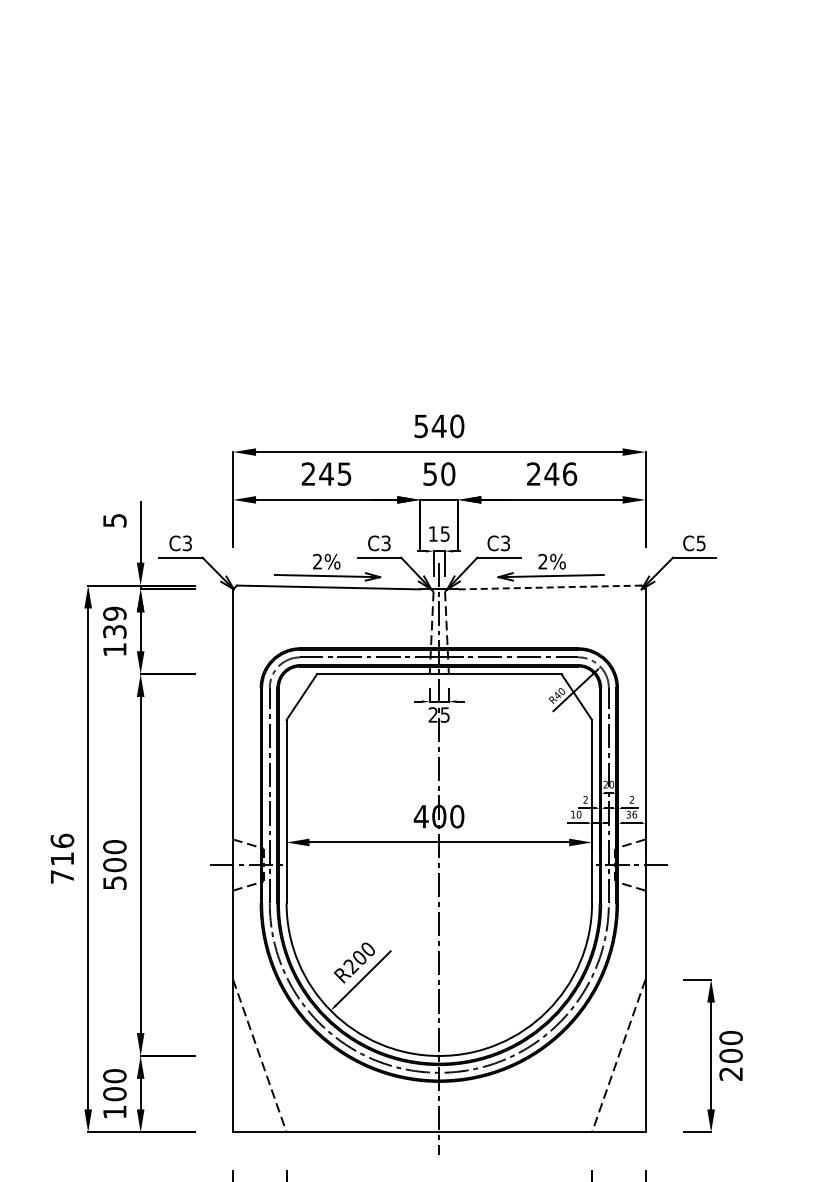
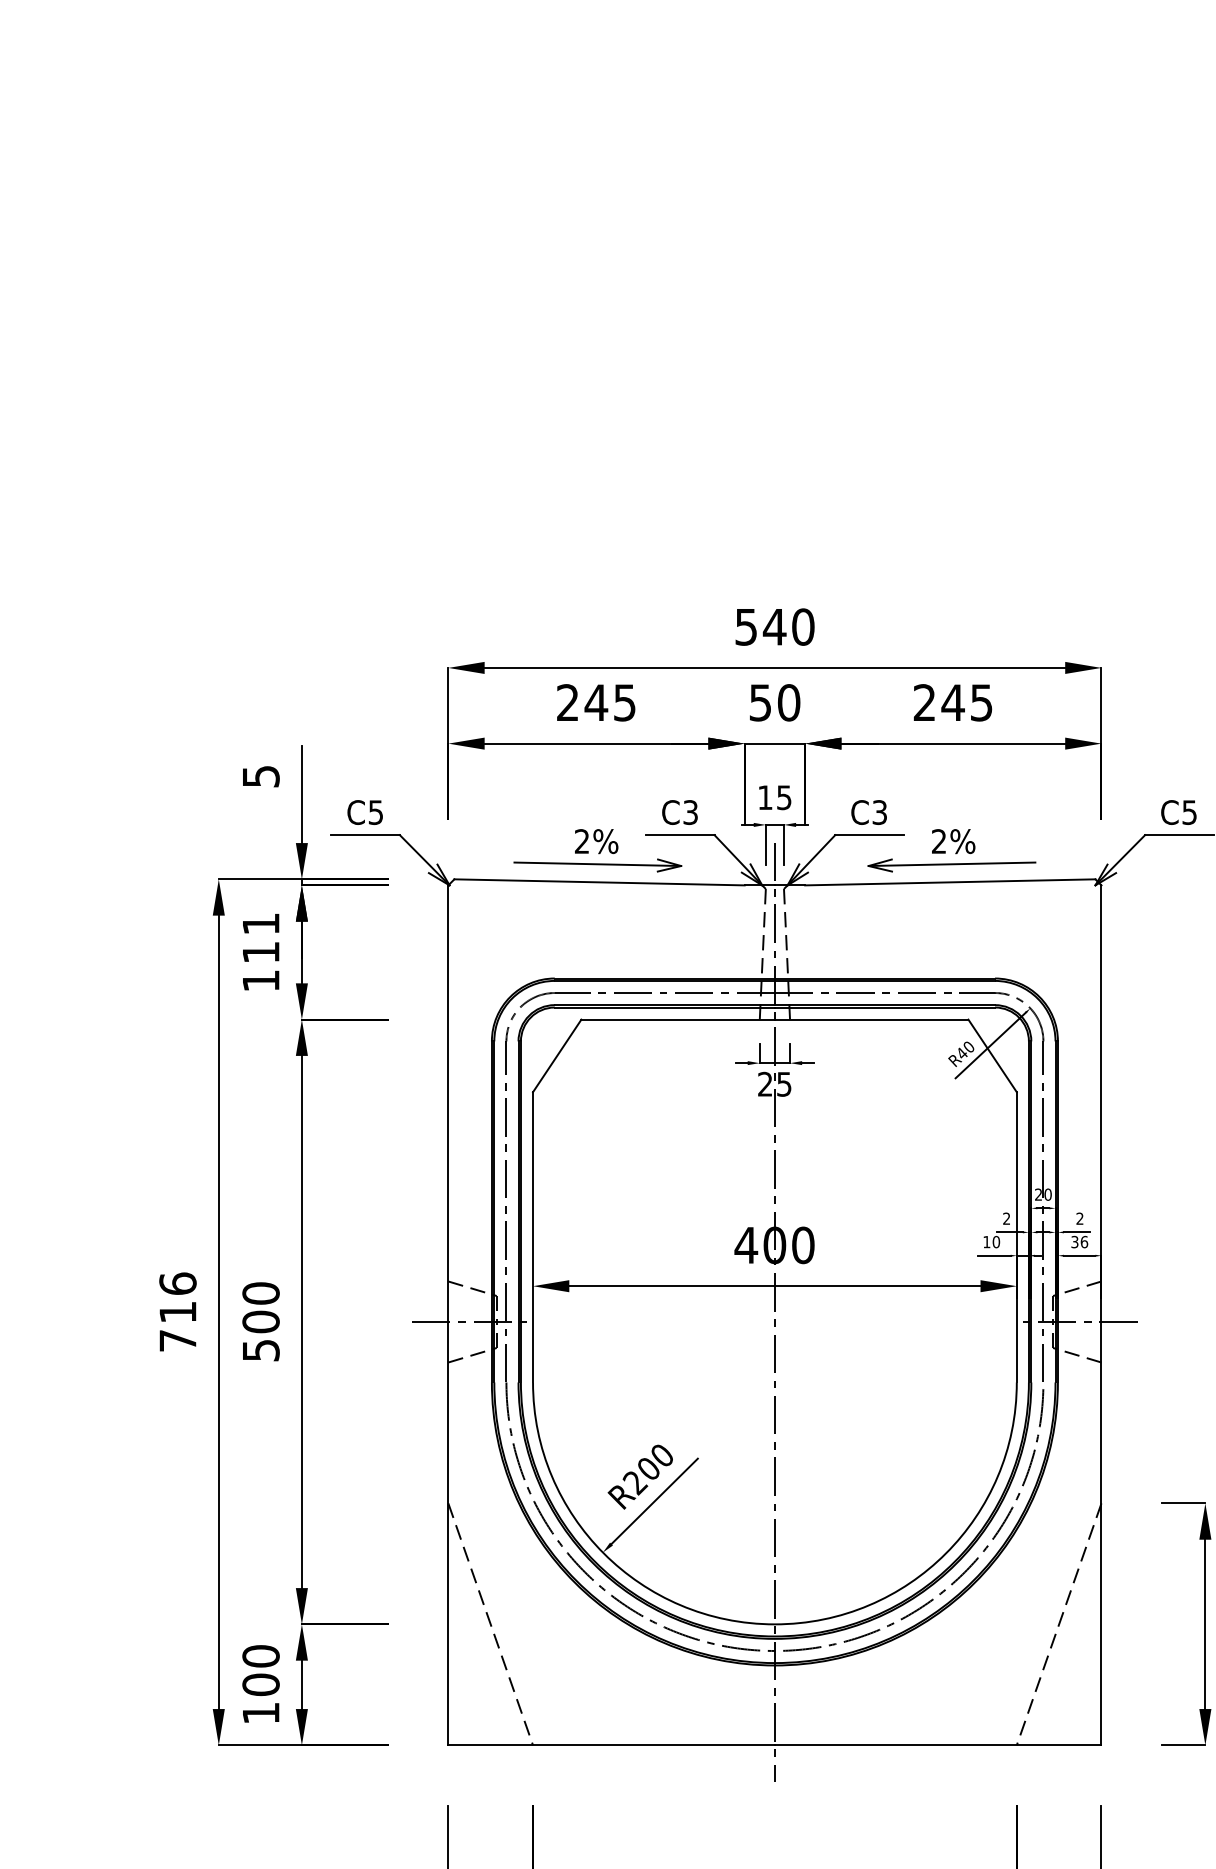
text: (570, 473) -> (982, 701), 246 -> 245
text: (187, 542) -> (376, 811), C3 -> C5
line: (550, 587) -> (951, 882), dashed -> solid
text: (114, 622) -> (260, 937), 139 -> 111

